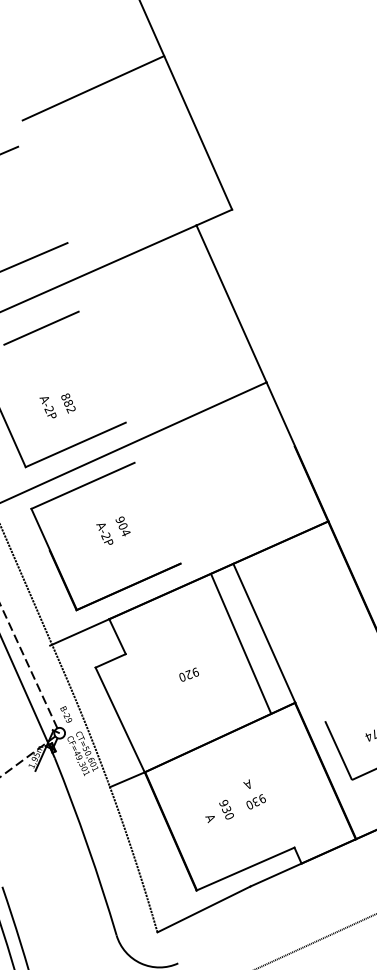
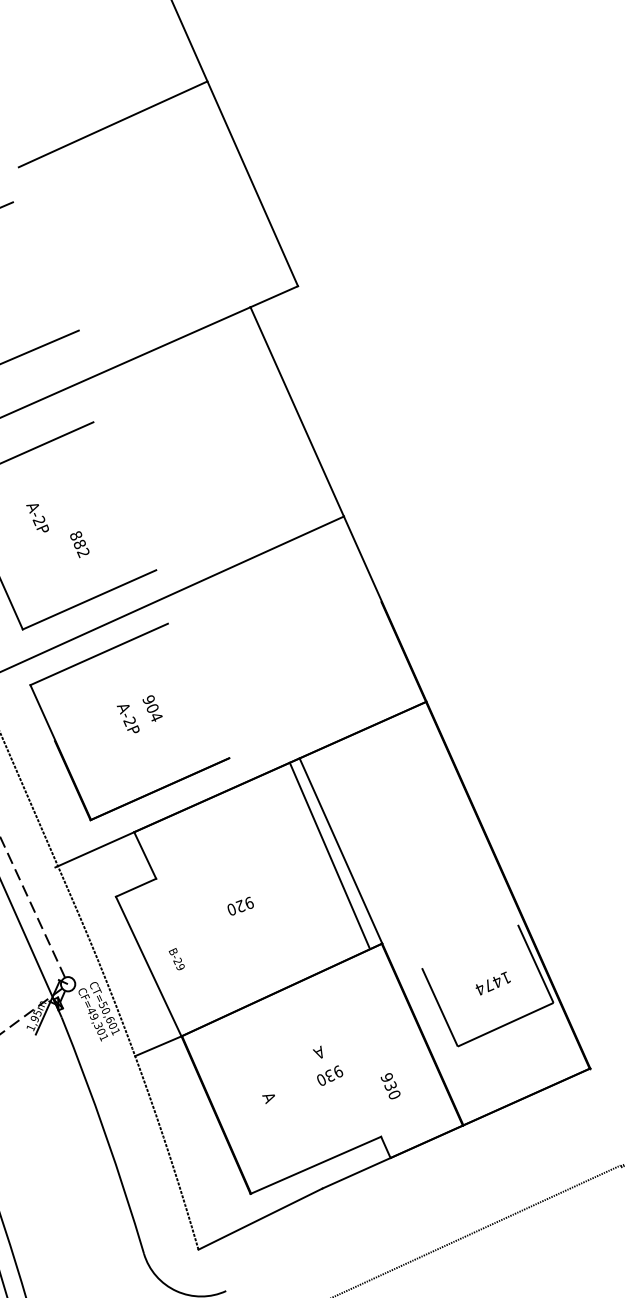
text: (47, 407) -> (37, 518), moved
line: (240, 643) -> (329, 855), moved
text: (65, 714) -> (176, 959), moved
text: (226, 809) -> (390, 1086), moved

